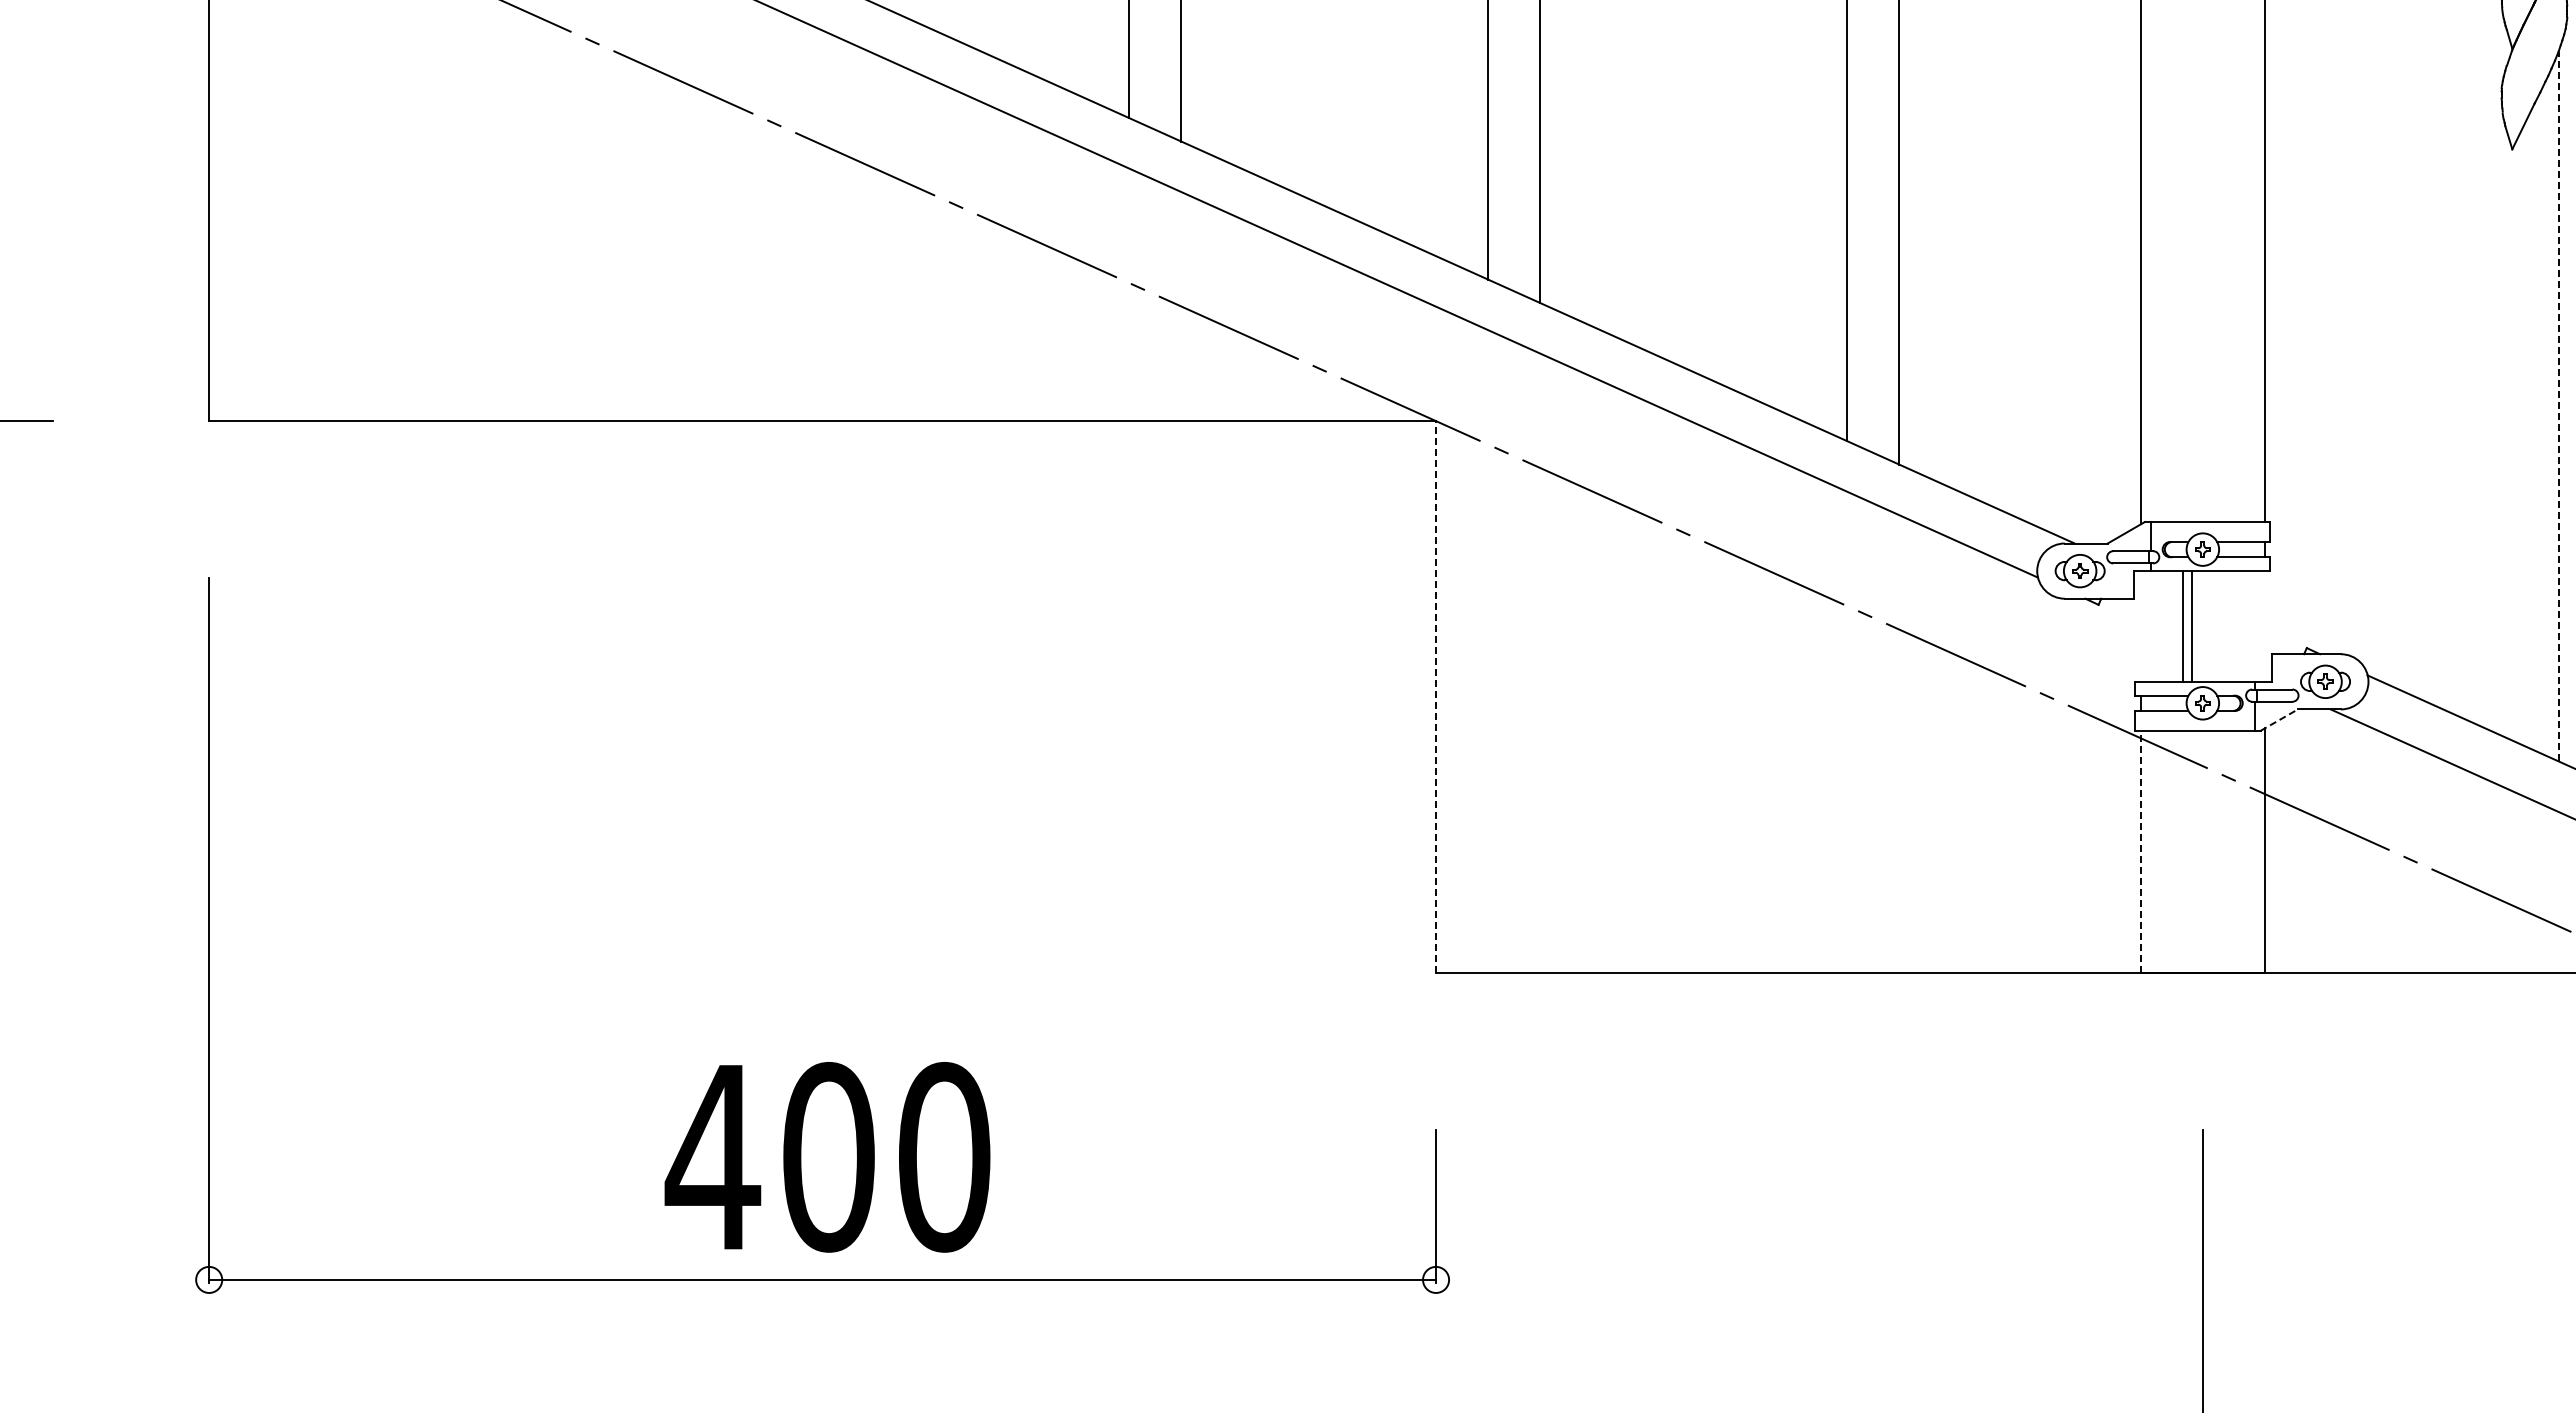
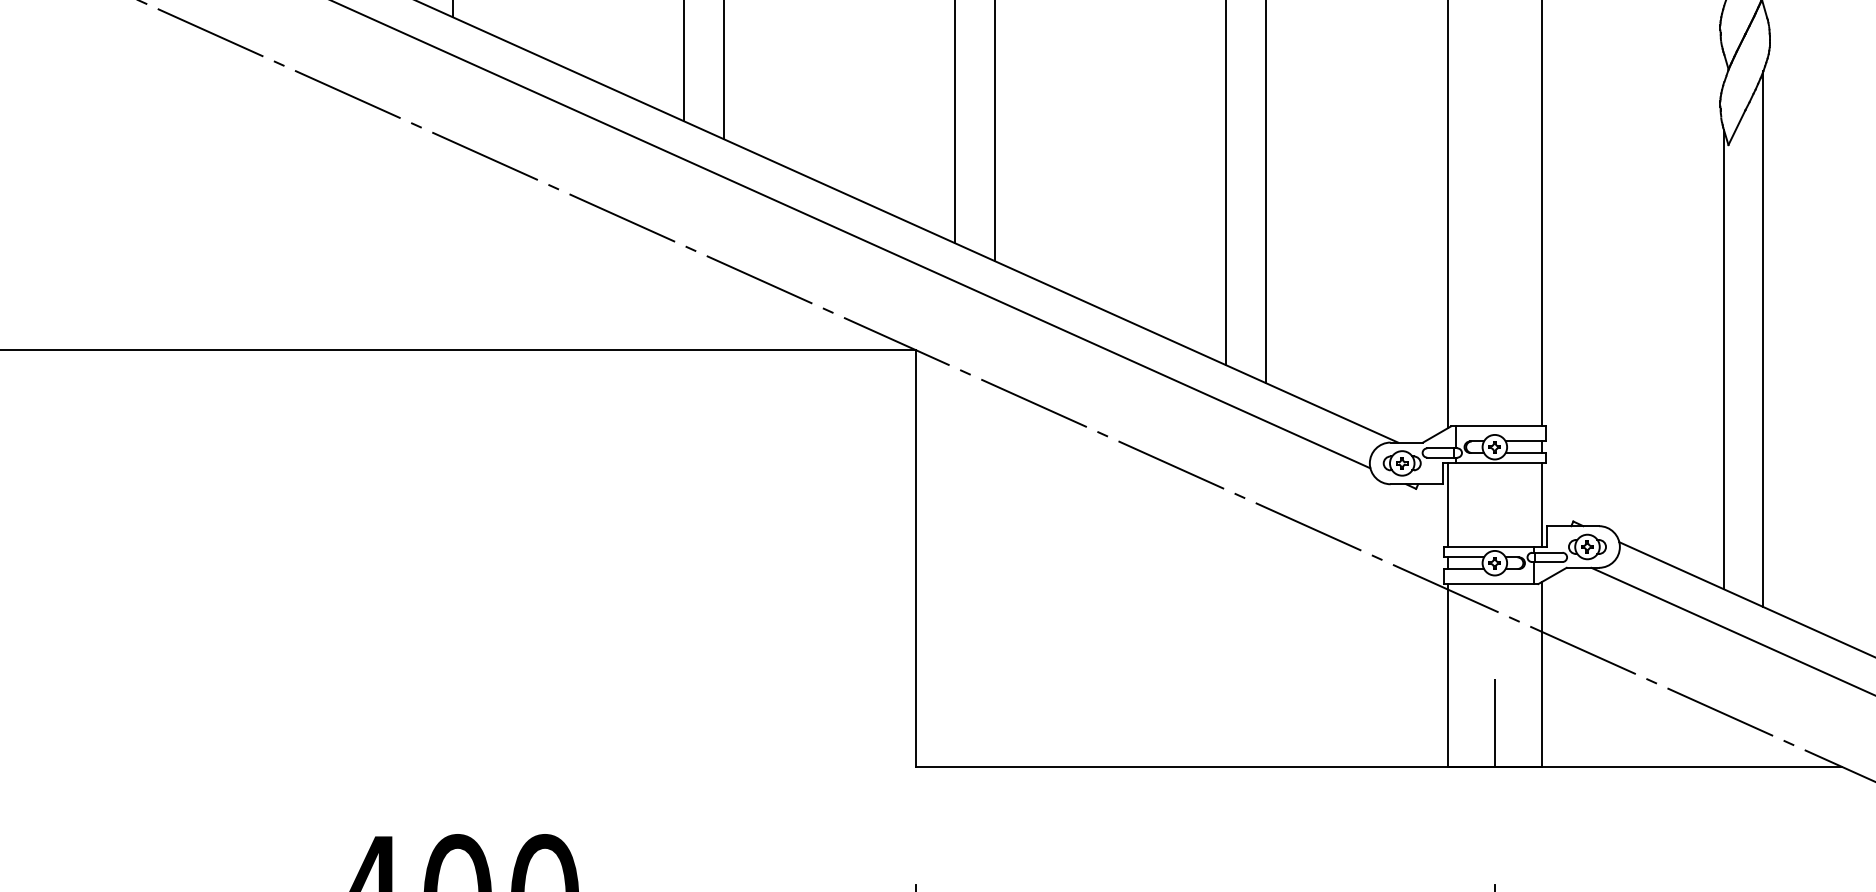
line: (2558, 406) -> (1763, 339), dashed -> solid
line: (2506, 433) -> (1724, 359), added
line: (2182, 626) -> (1541, 505), moved
line: (2191, 626) -> (1447, 505), moved
line: (1436, 696) -> (916, 558), dashed -> solid
line: (2279, 720) -> (1552, 576), dashed -> solid
line: (2140, 851) -> (1447, 675), dashed -> solid
line: (2202, 914) -> (1494, 722), added

